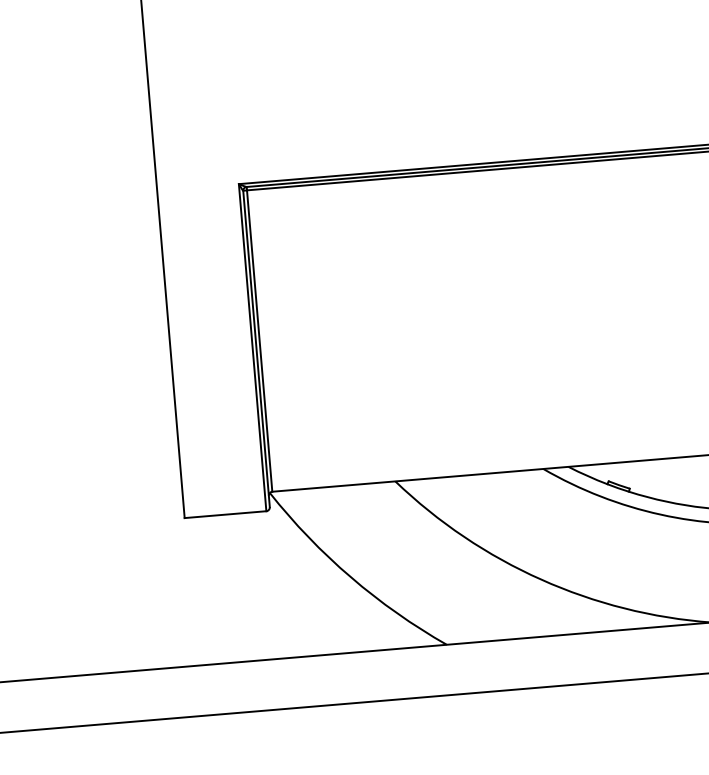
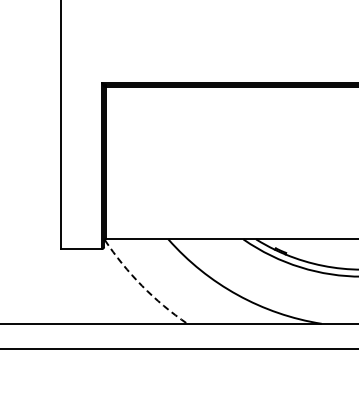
arc: (351, 576) -> (142, 285), solid -> dashed

